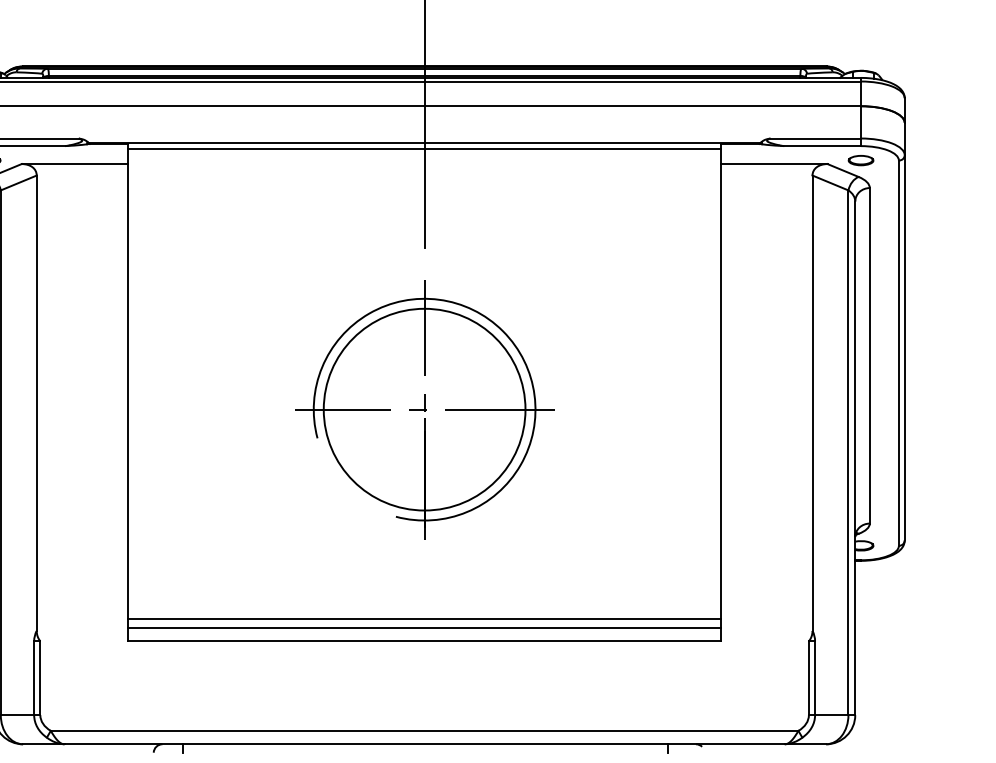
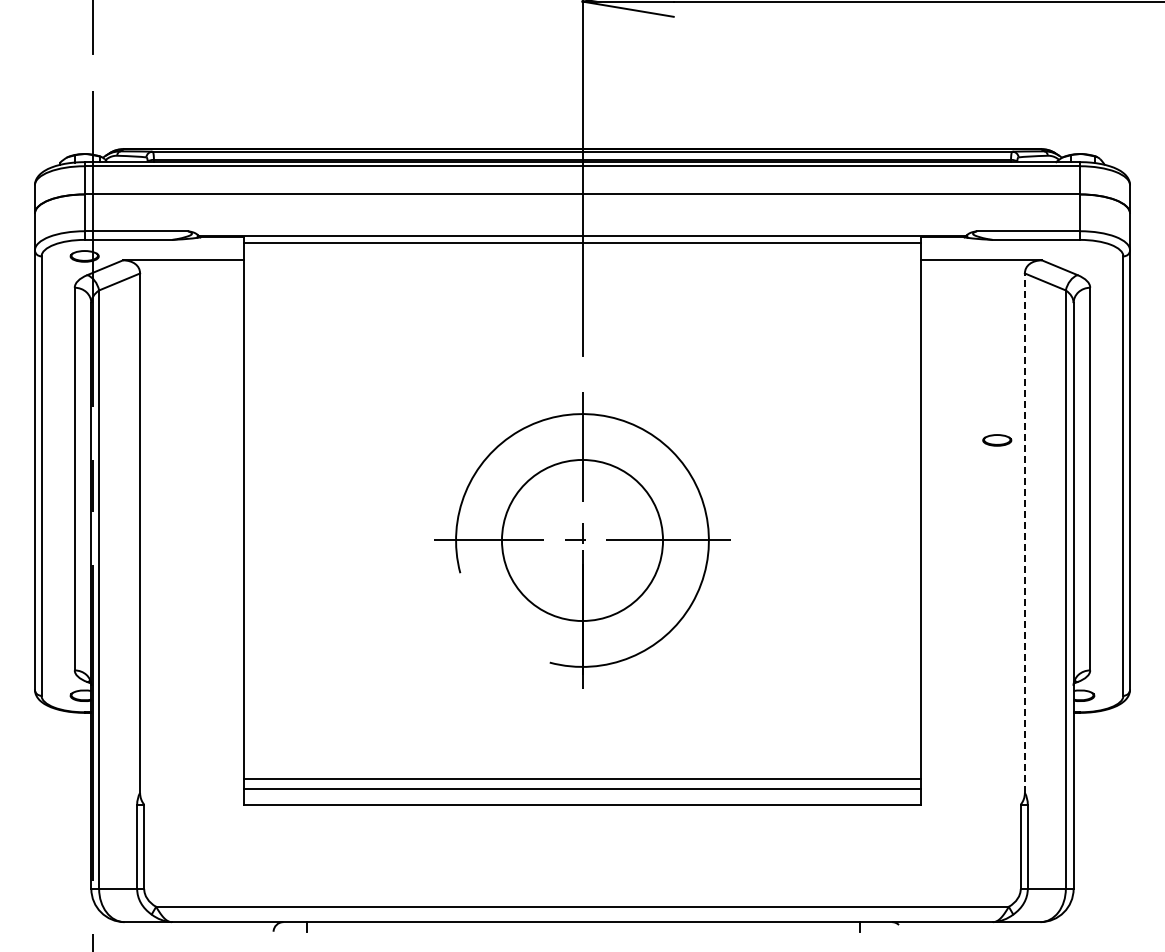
part: (861, 160) -> (997, 440), moved
line: (812, 403) -> (1024, 533), solid -> dashed
circle: (424, 409) -> (582, 540), size x0.7

